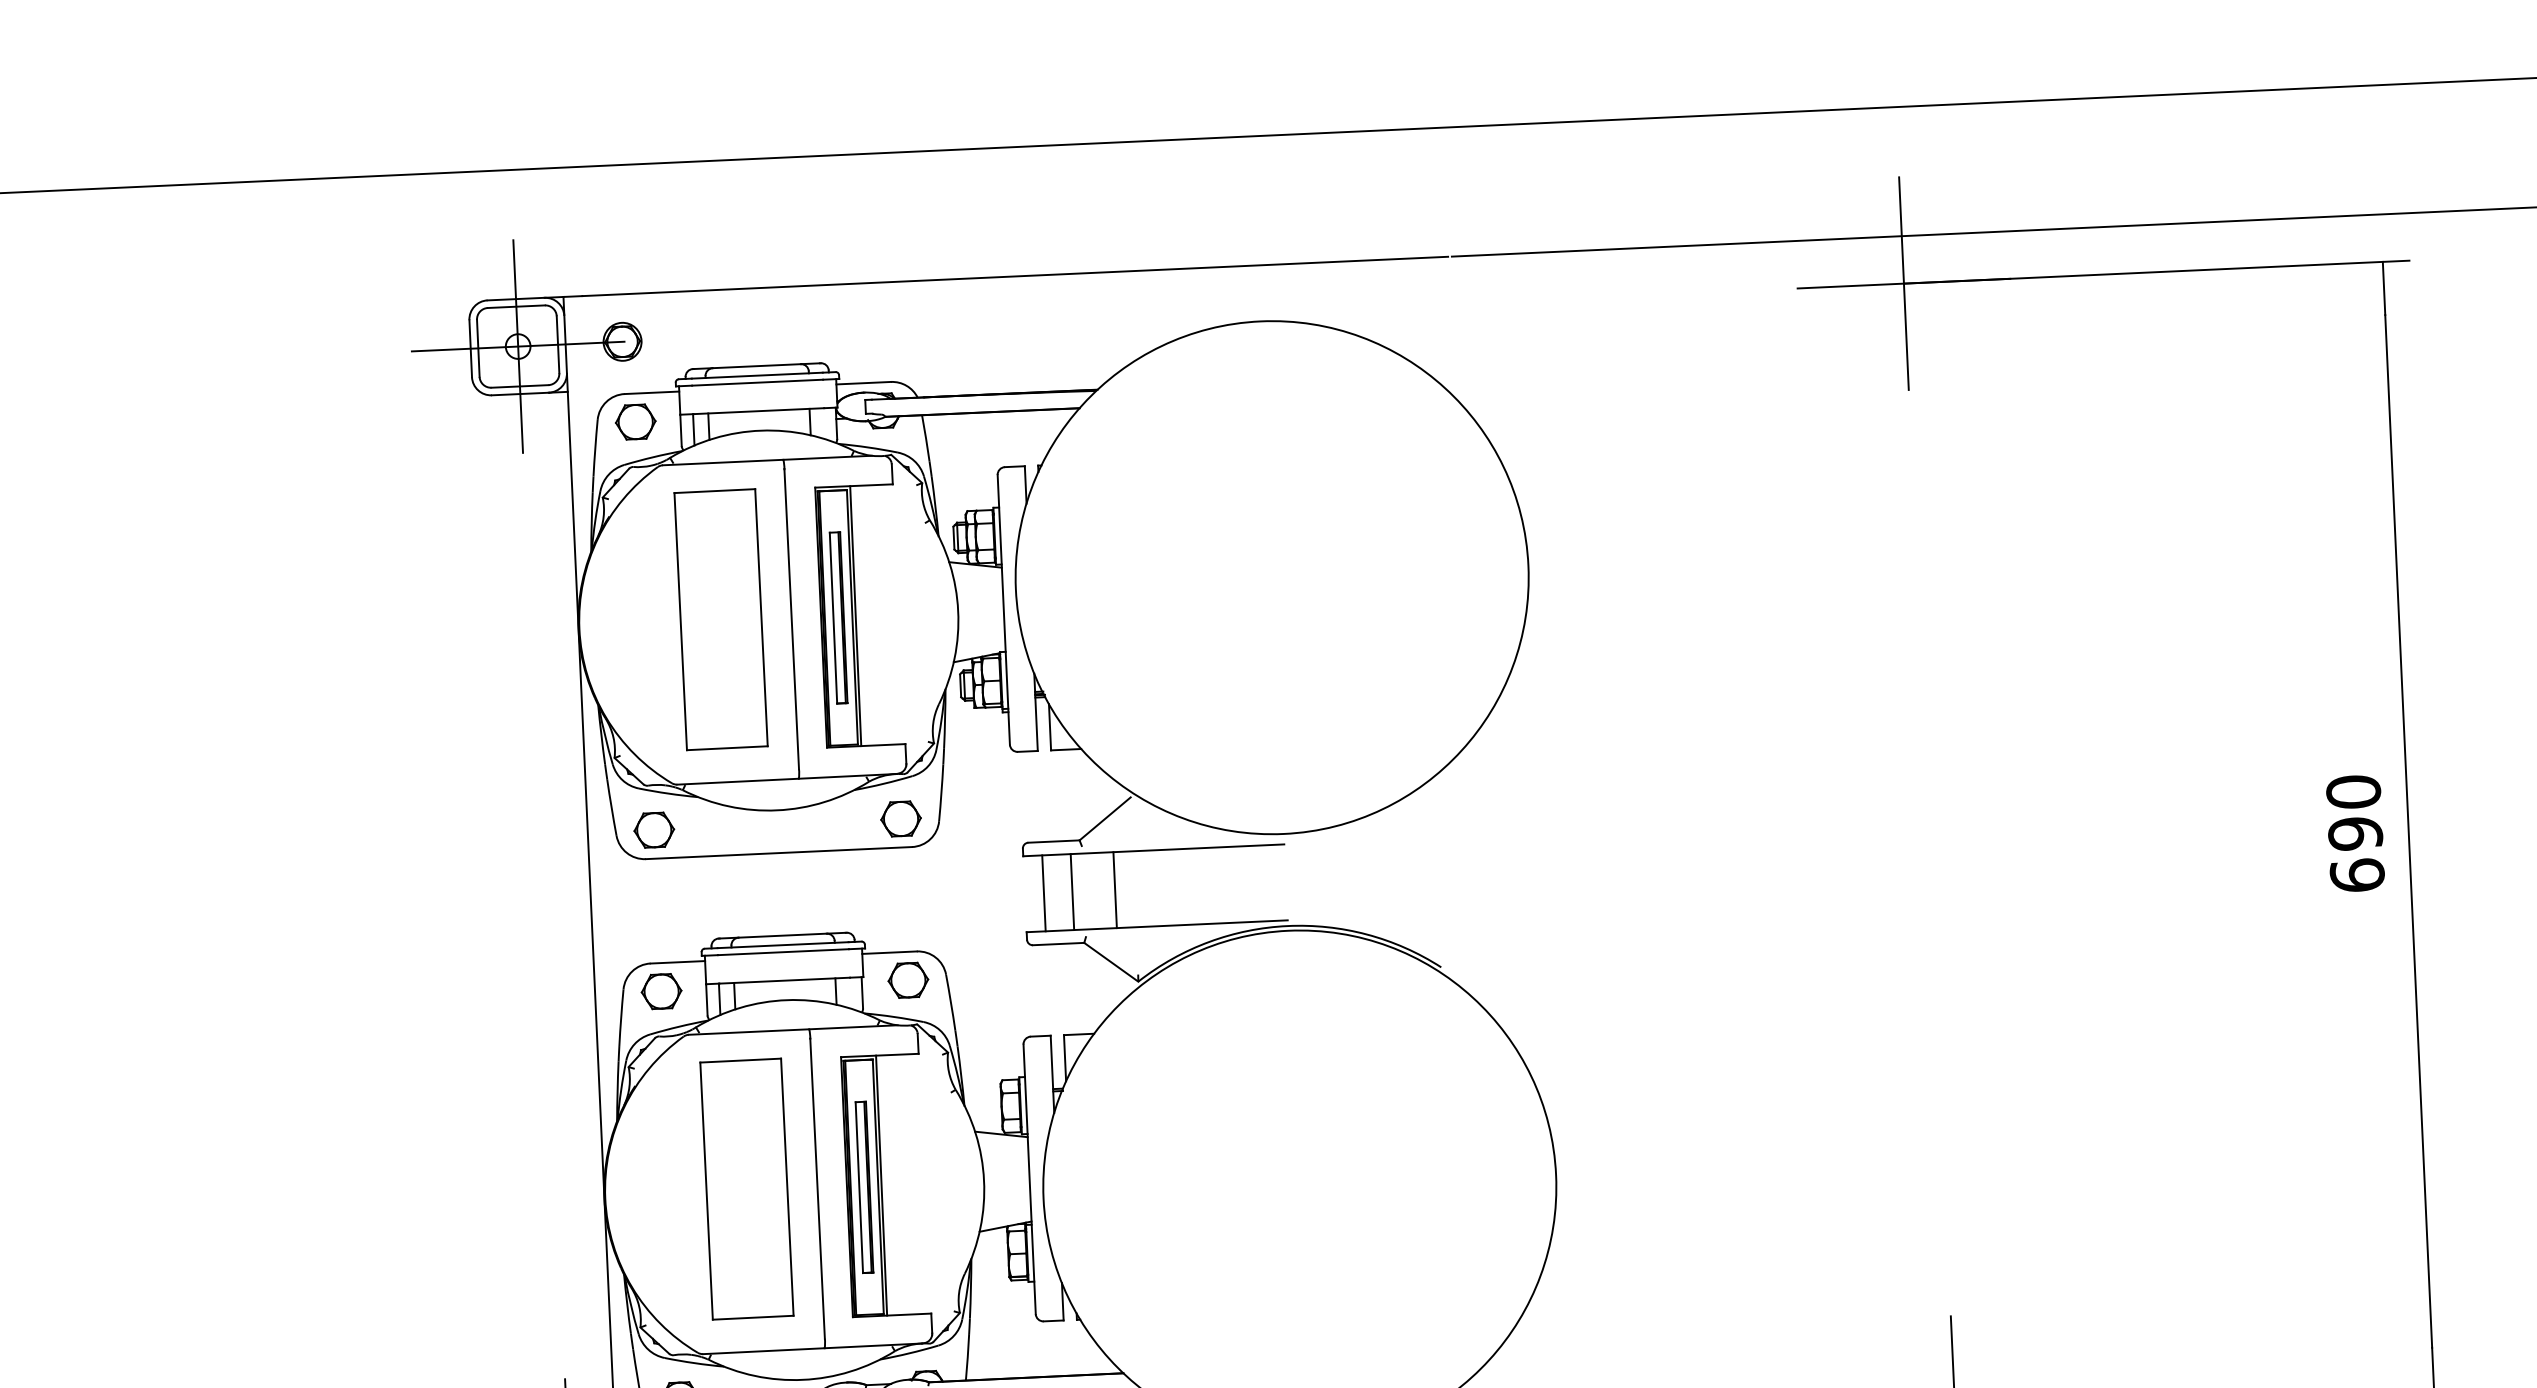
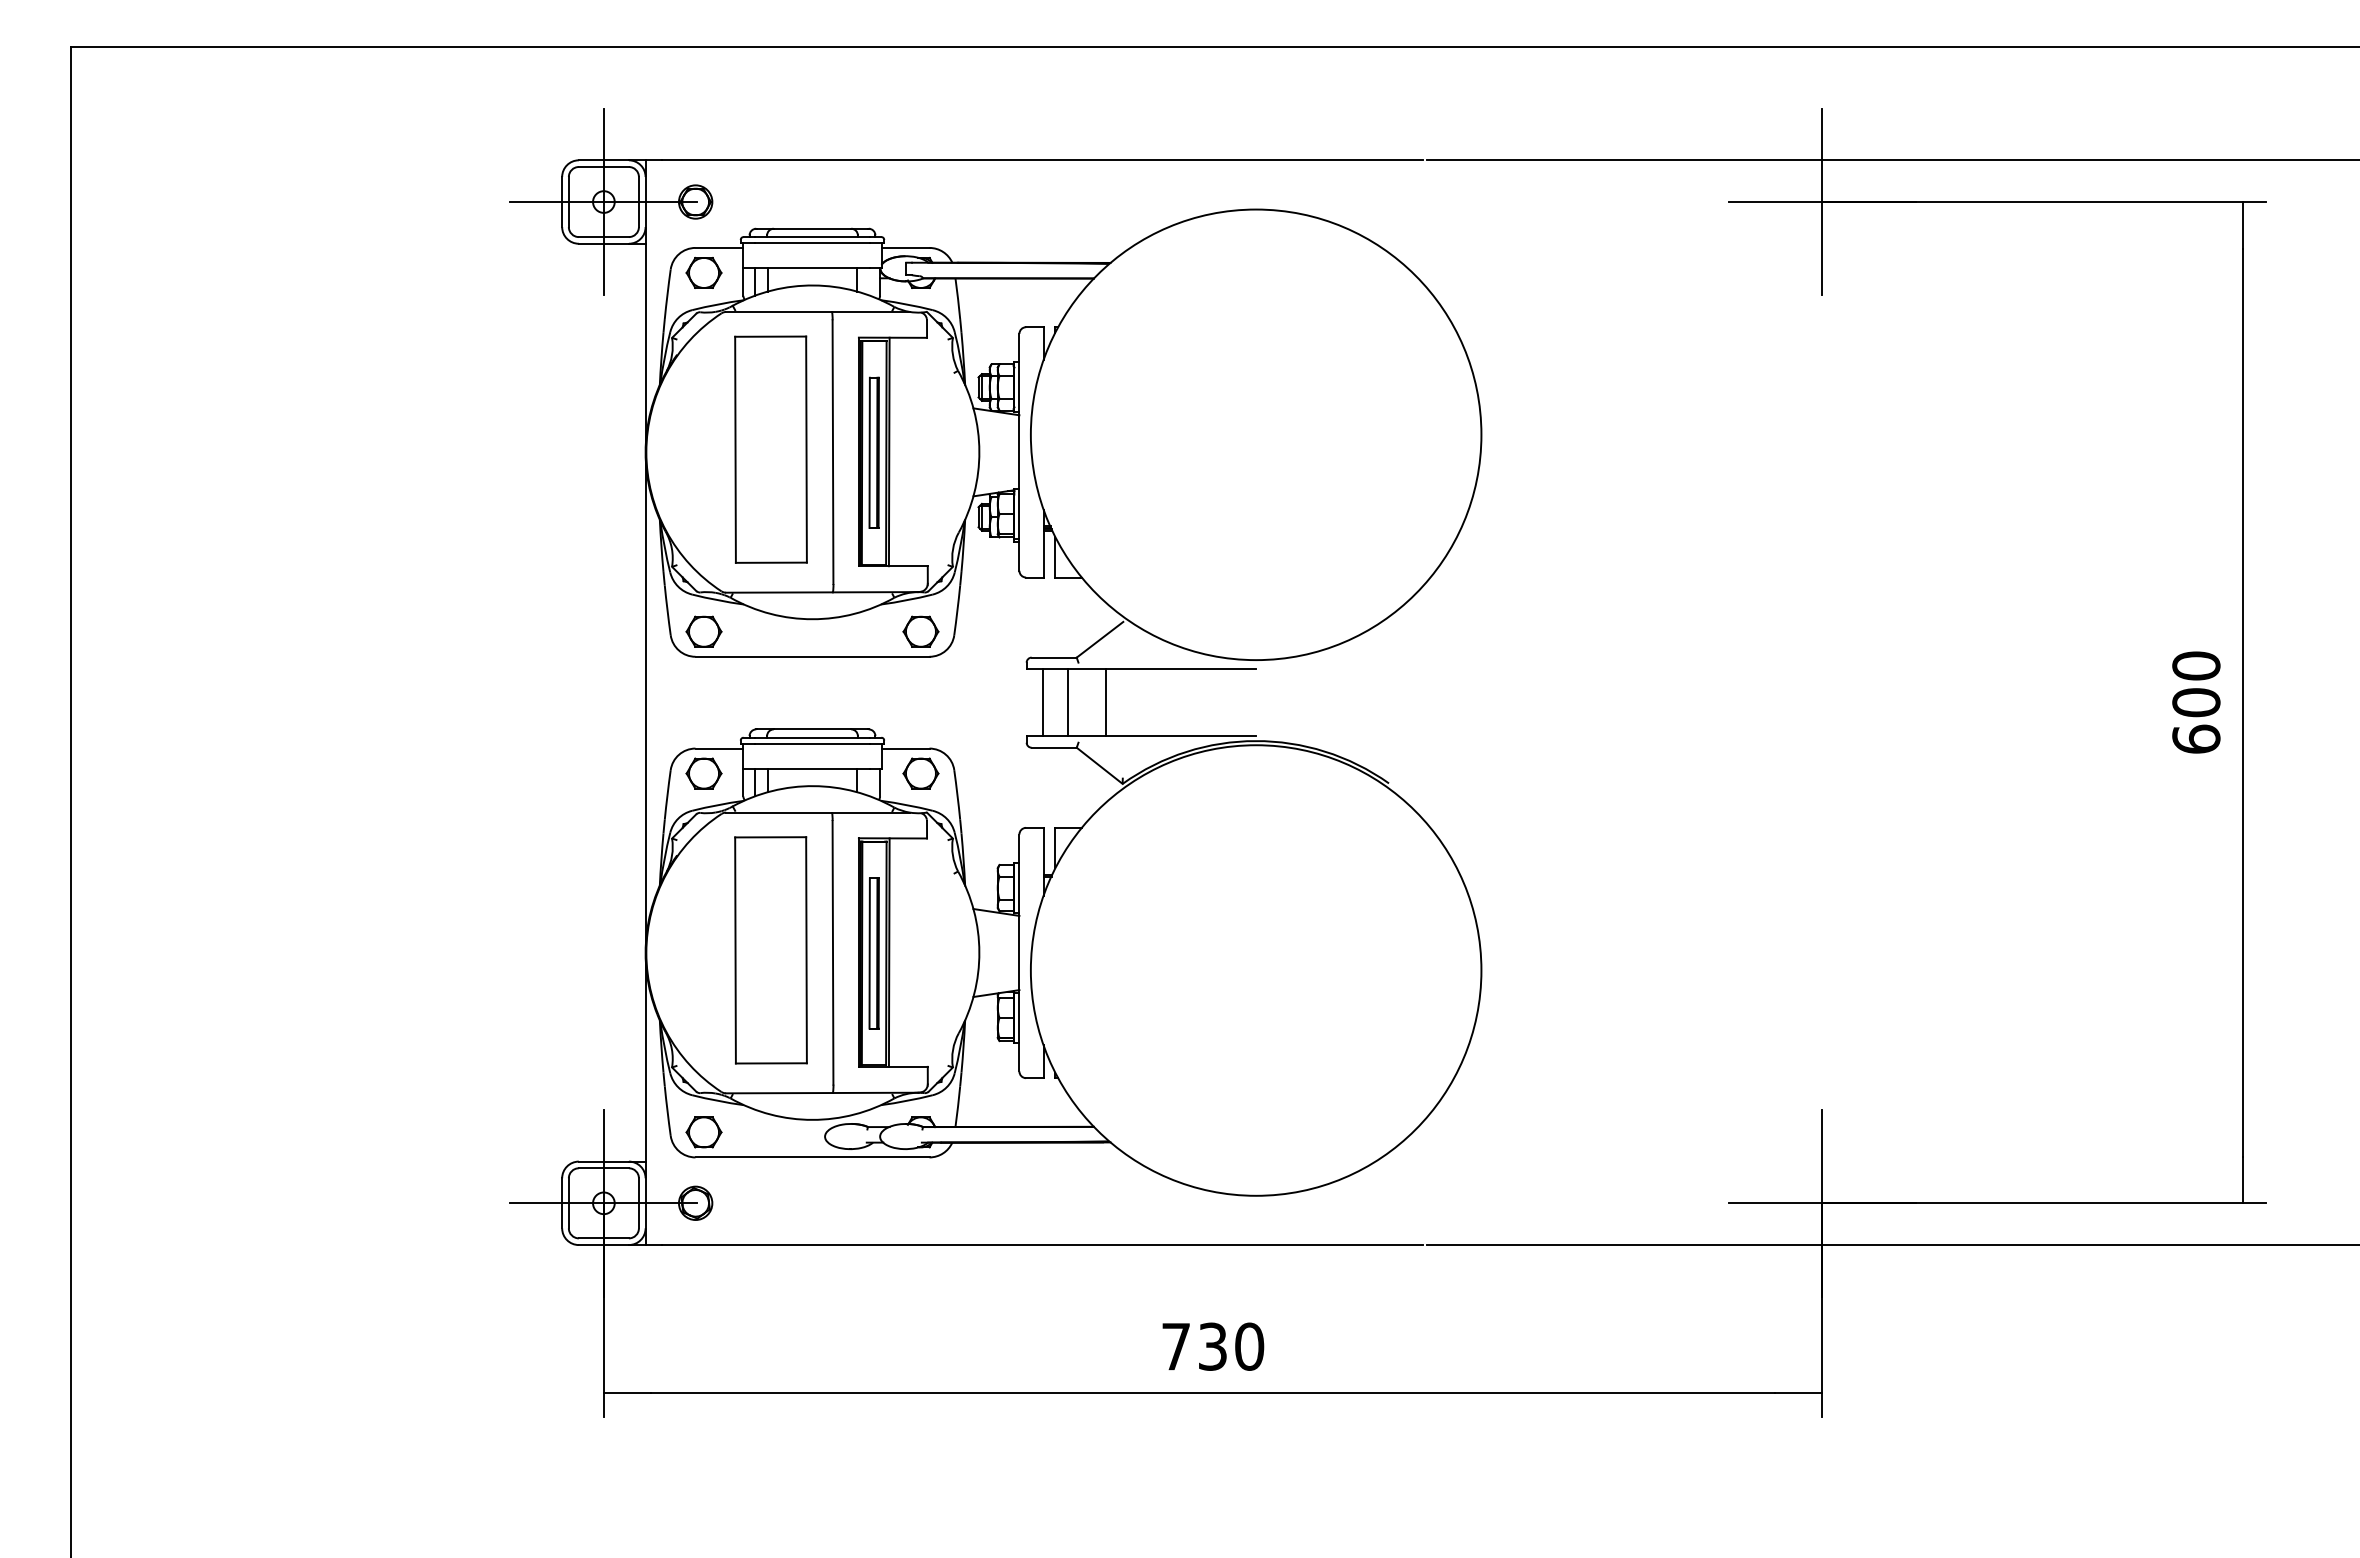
text: (2355, 833) -> (2196, 702), 690 -> 600

